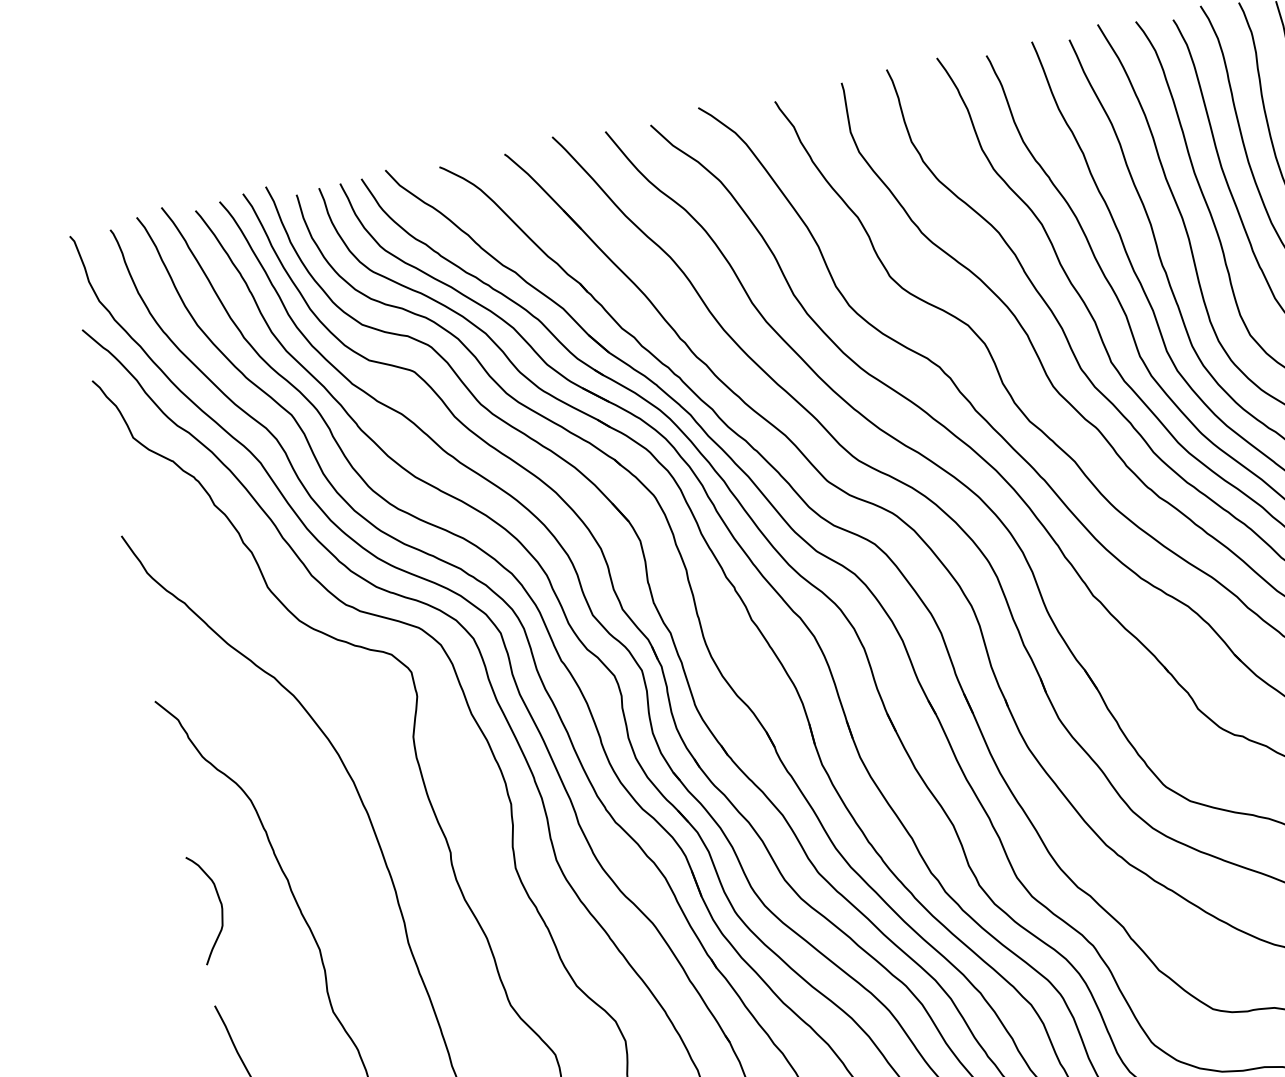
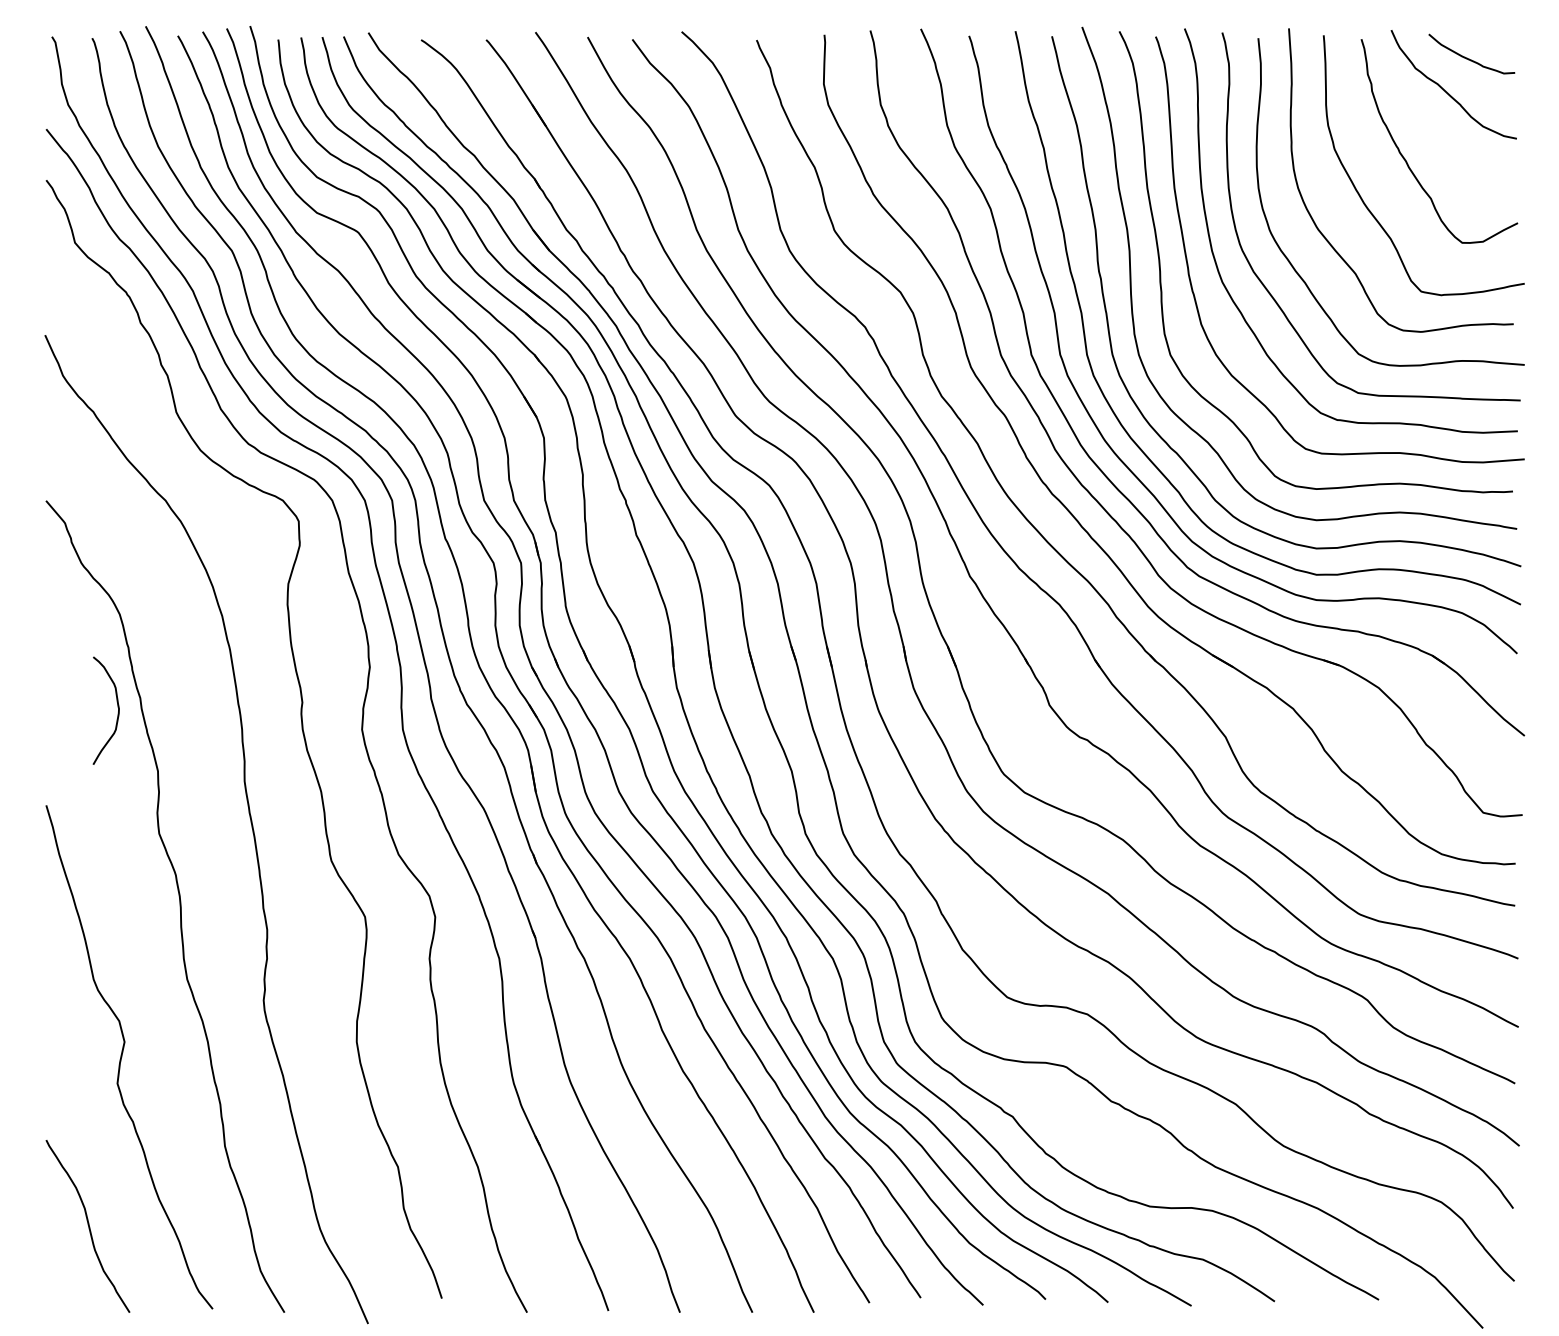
curve: (219, 903) -> (117, 707), moved

